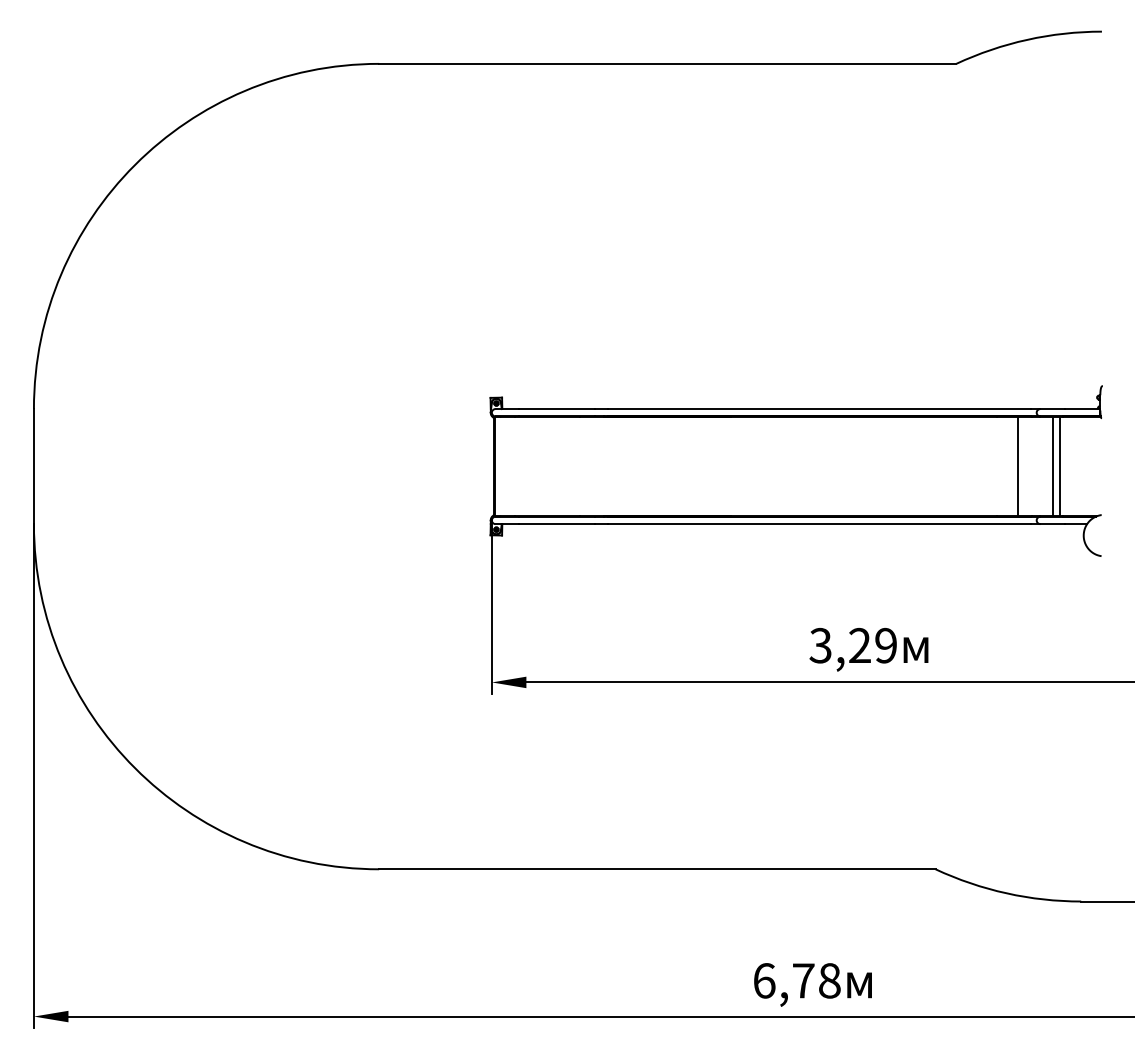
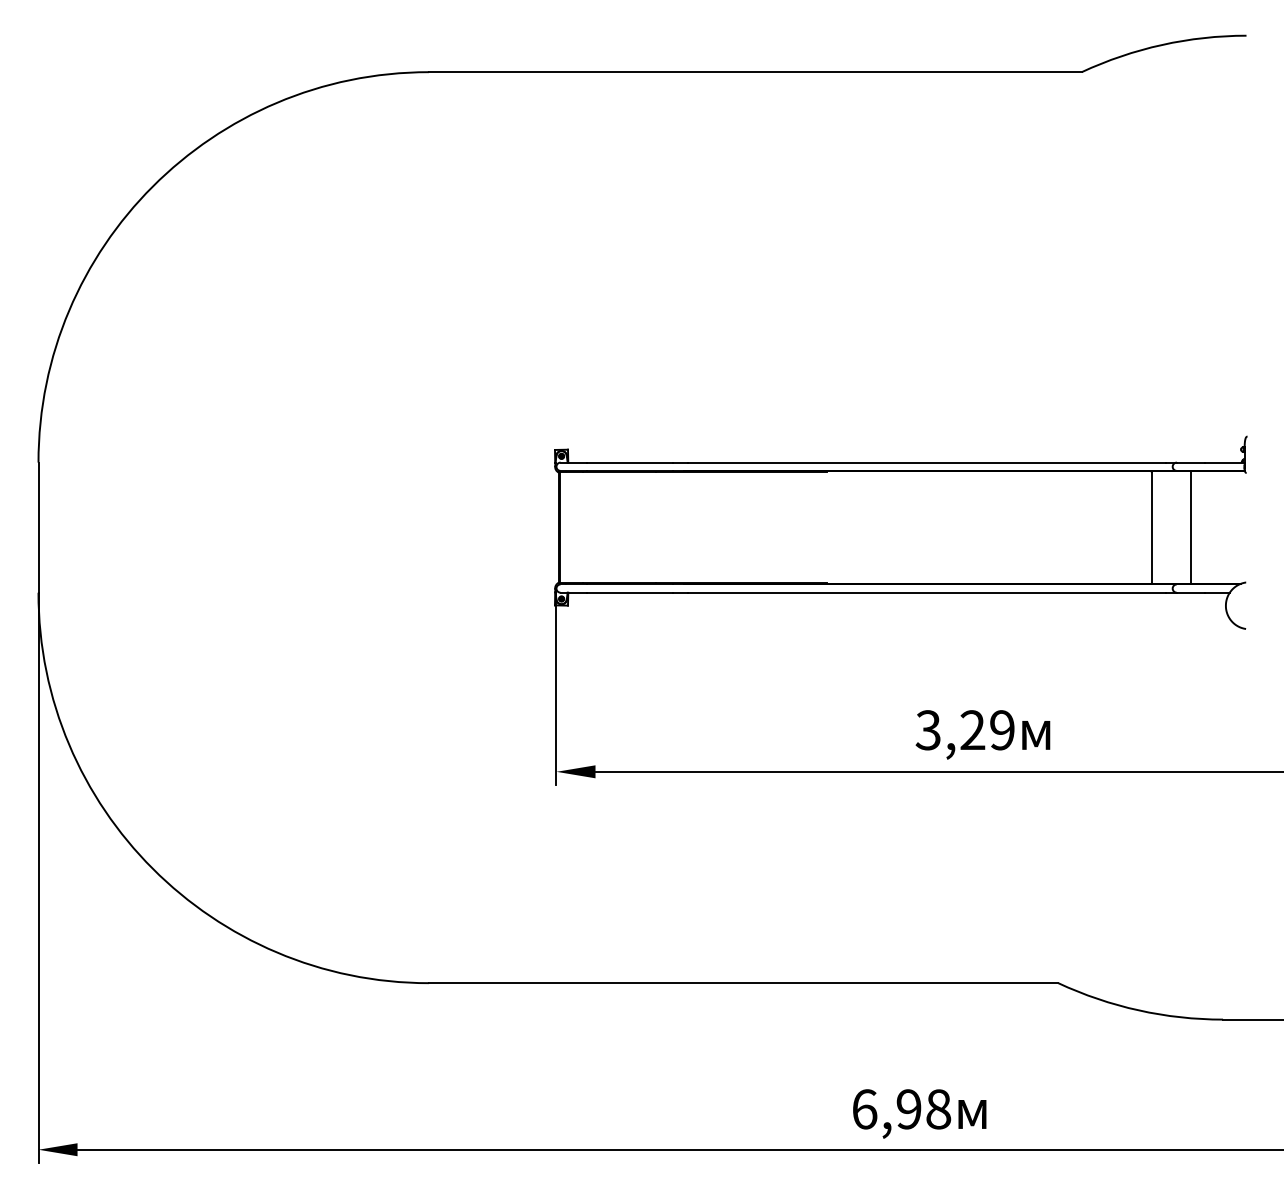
line: (1060, 466) -> (1199, 527), removed
text: (803, 980) -> (908, 1109), 6,78 -> 6,98

